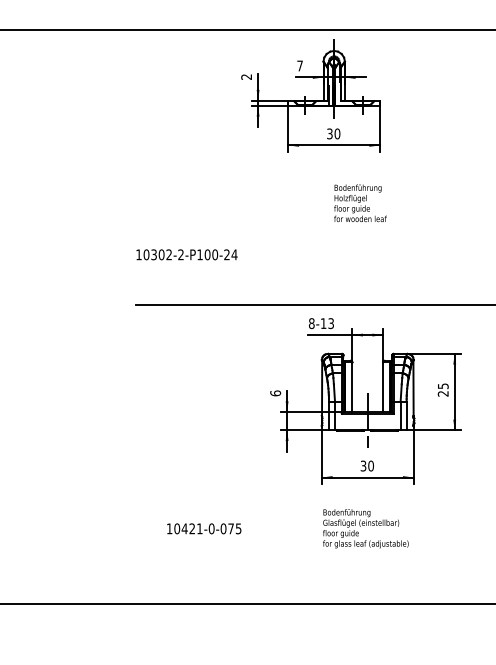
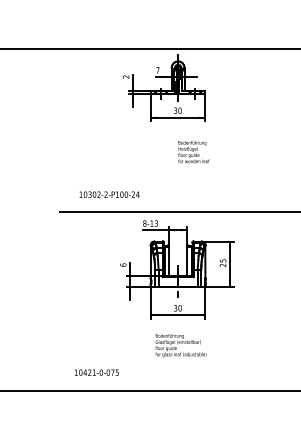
text: (186, 254) -> (109, 194), moved
part: (366, 400) -> (177, 269), moved
text: (203, 528) -> (96, 372), moved
text: (364, 528) -> (180, 345), moved

